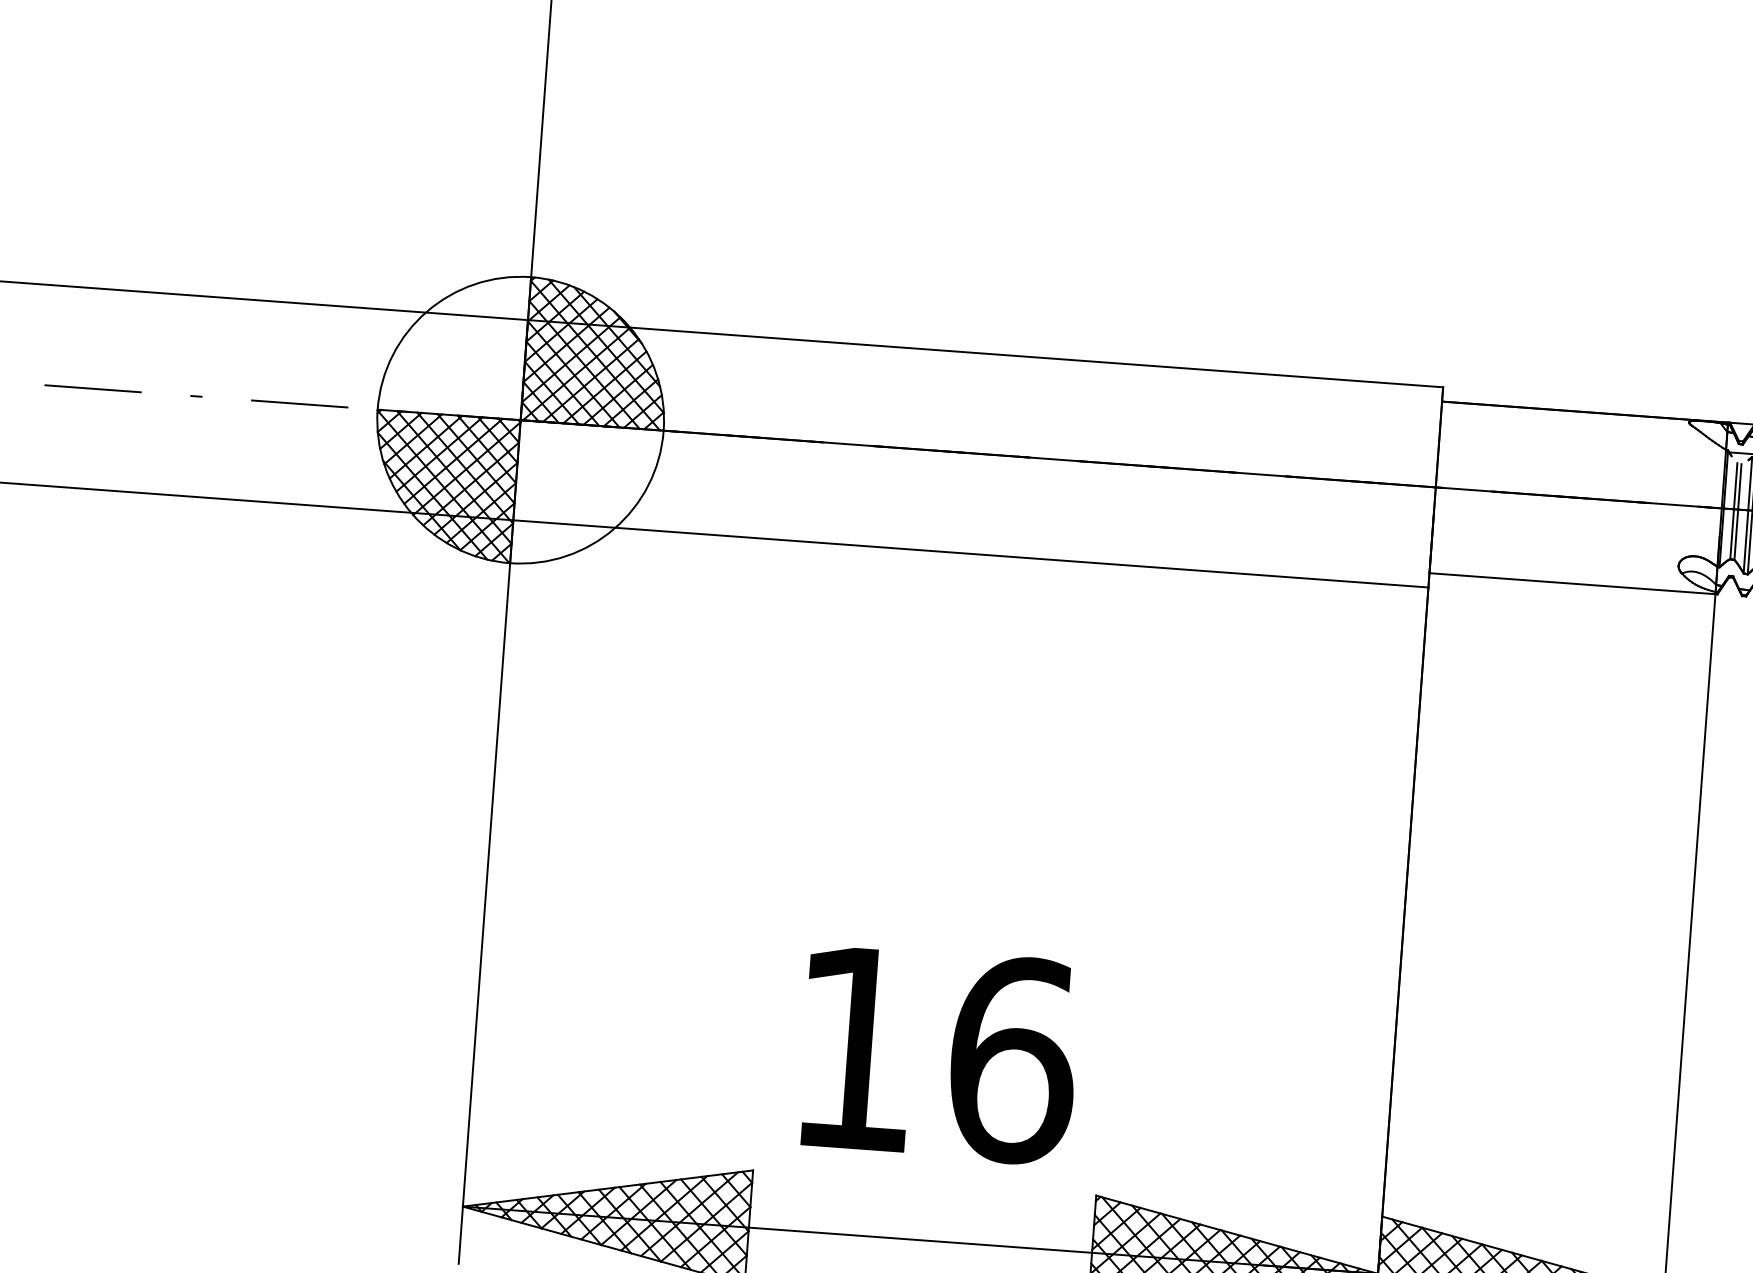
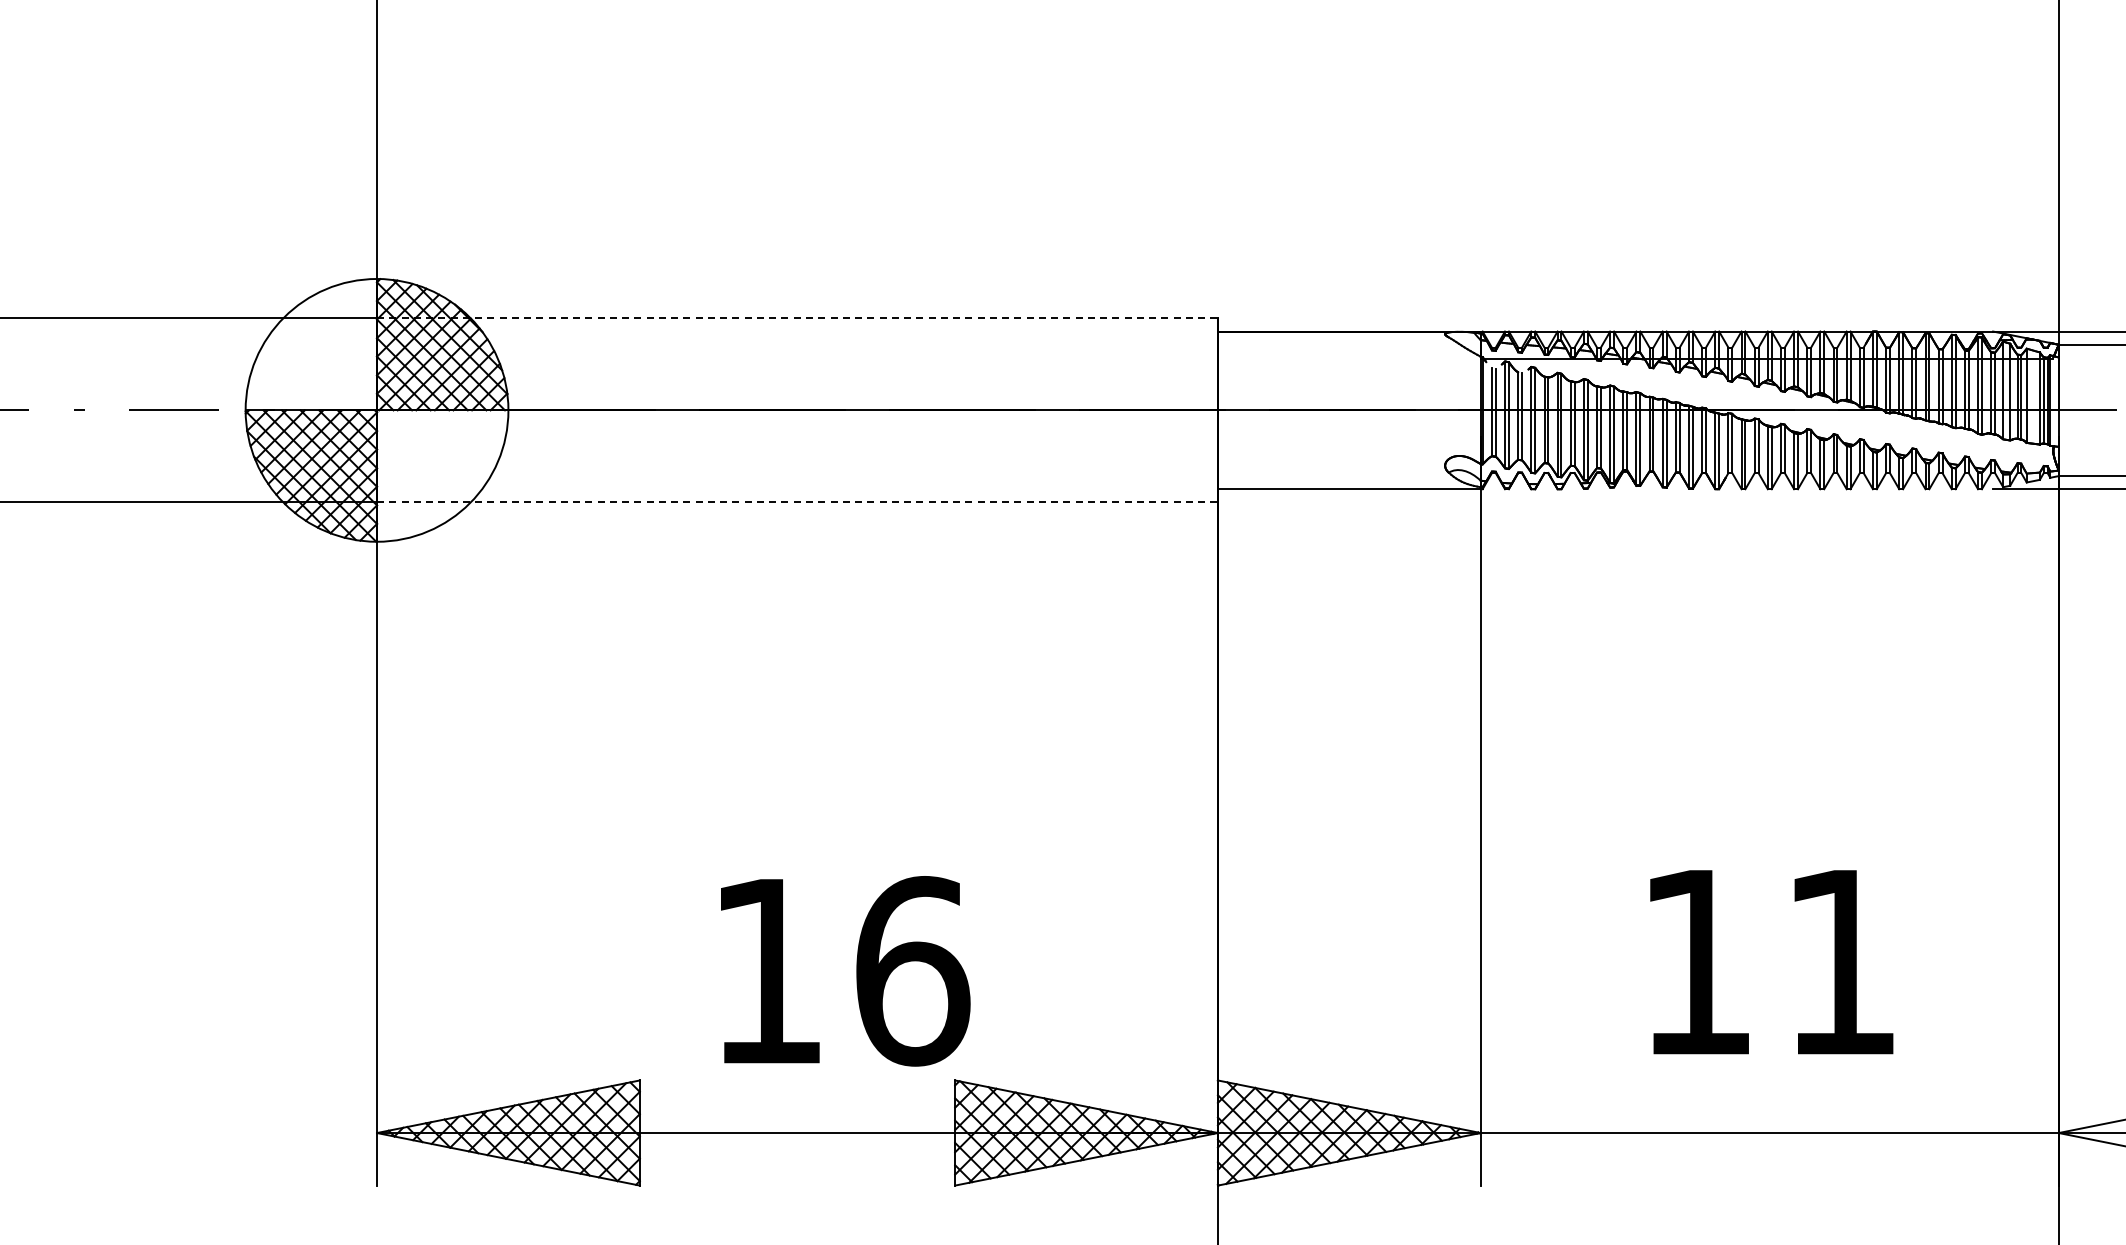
line: (985, 353) -> (797, 318), solid -> dashed
line: (970, 554) -> (797, 502), solid -> dashed
text: (939, 1055) -> (845, 971), moved

